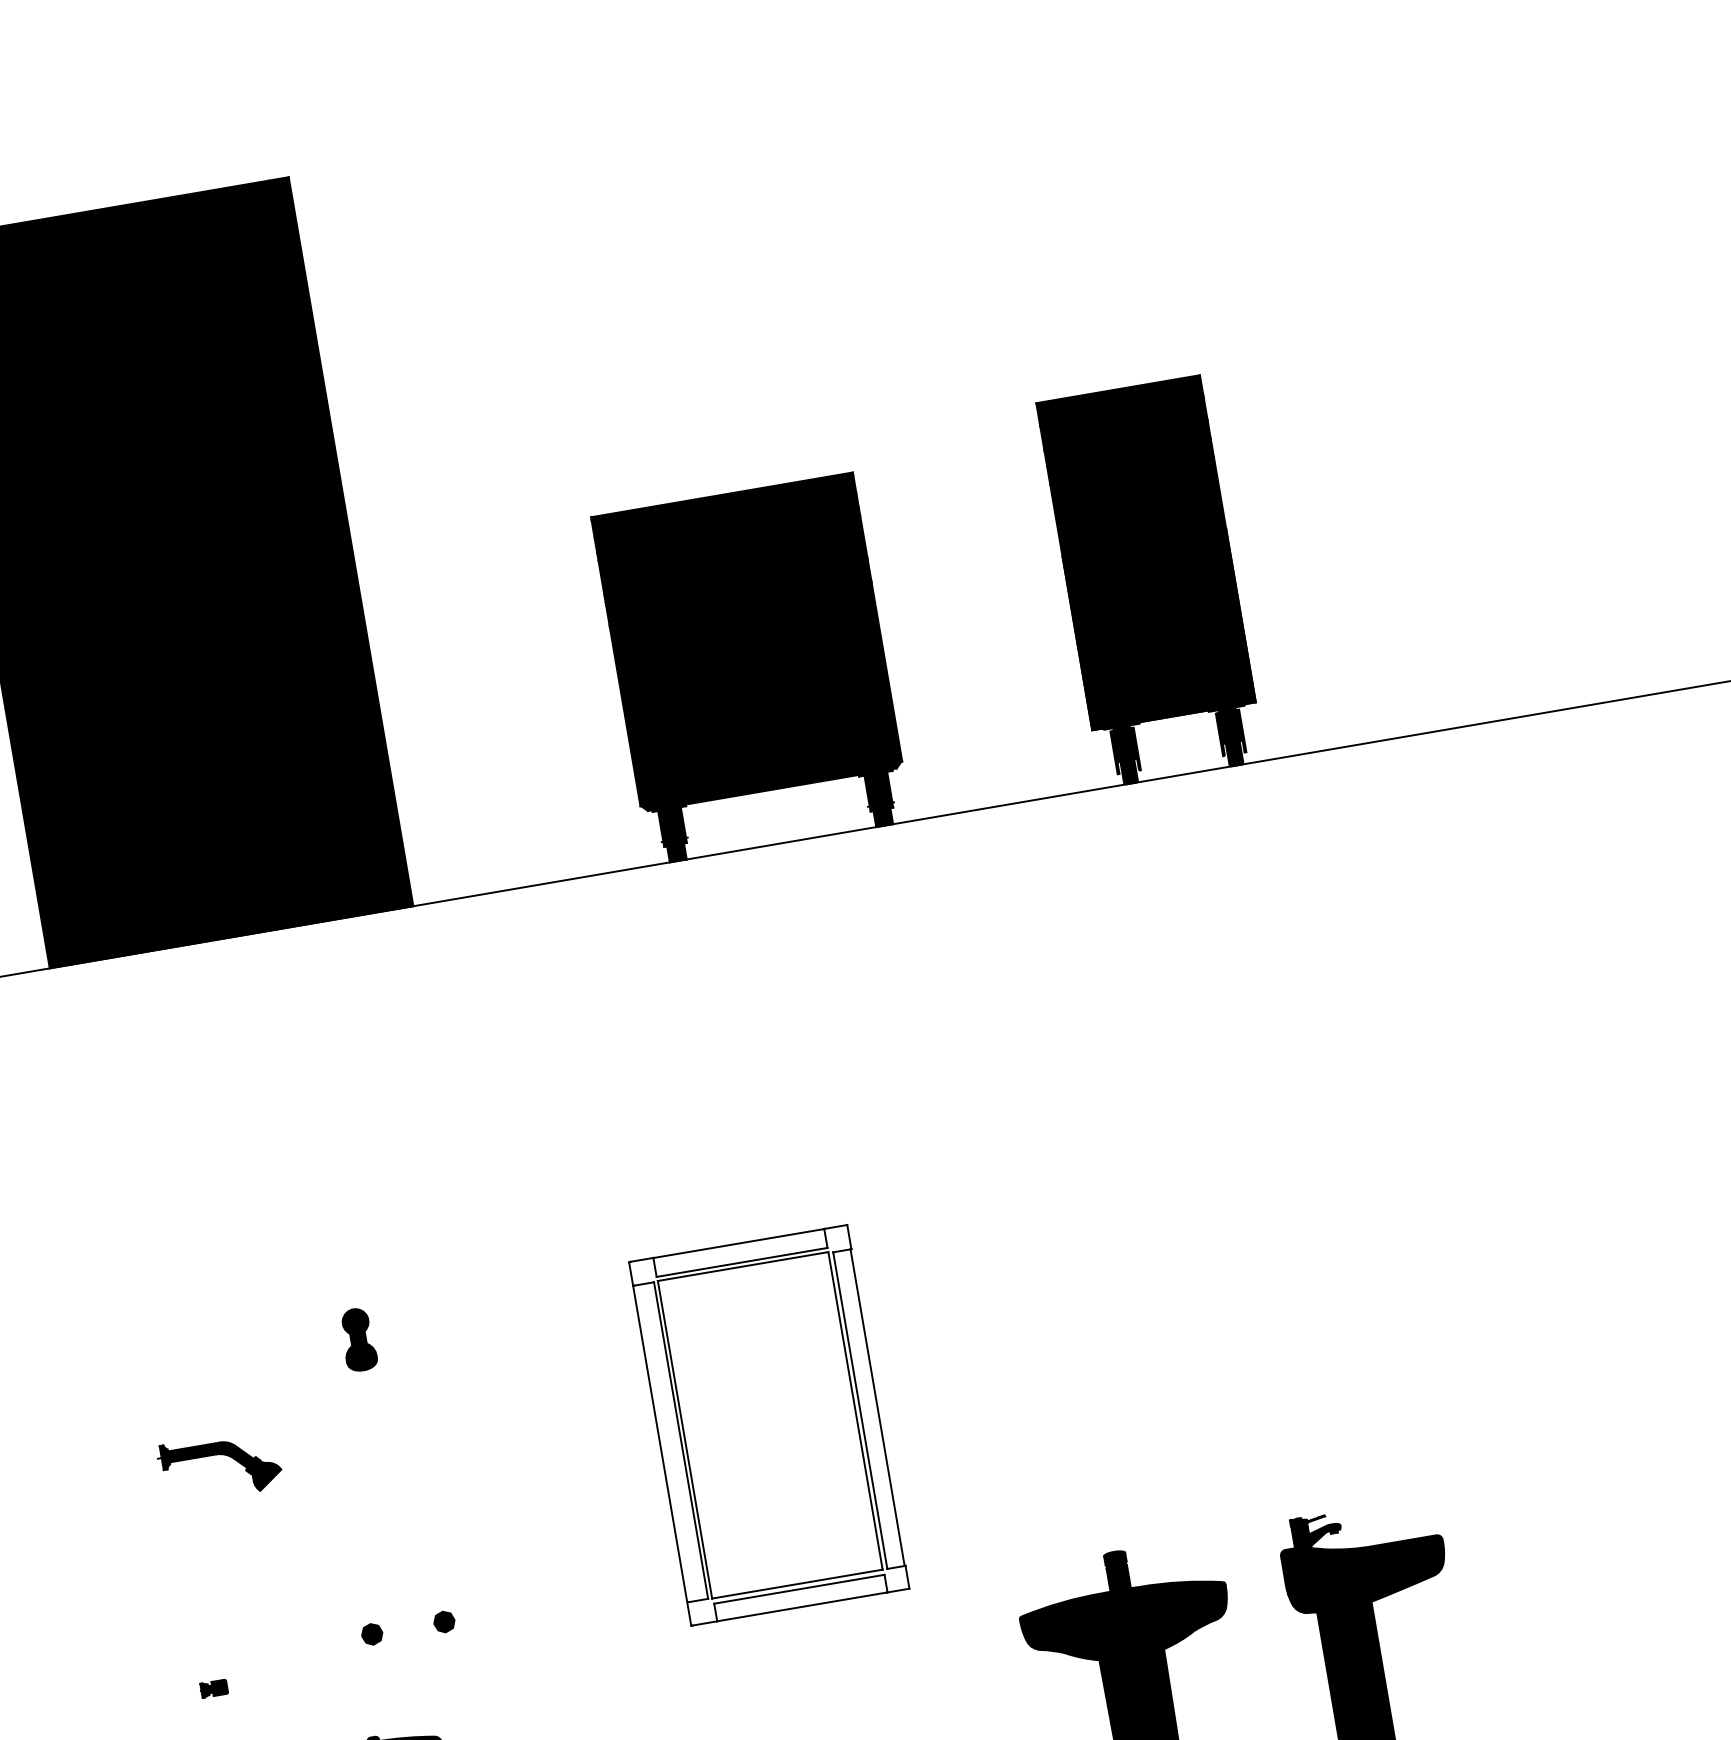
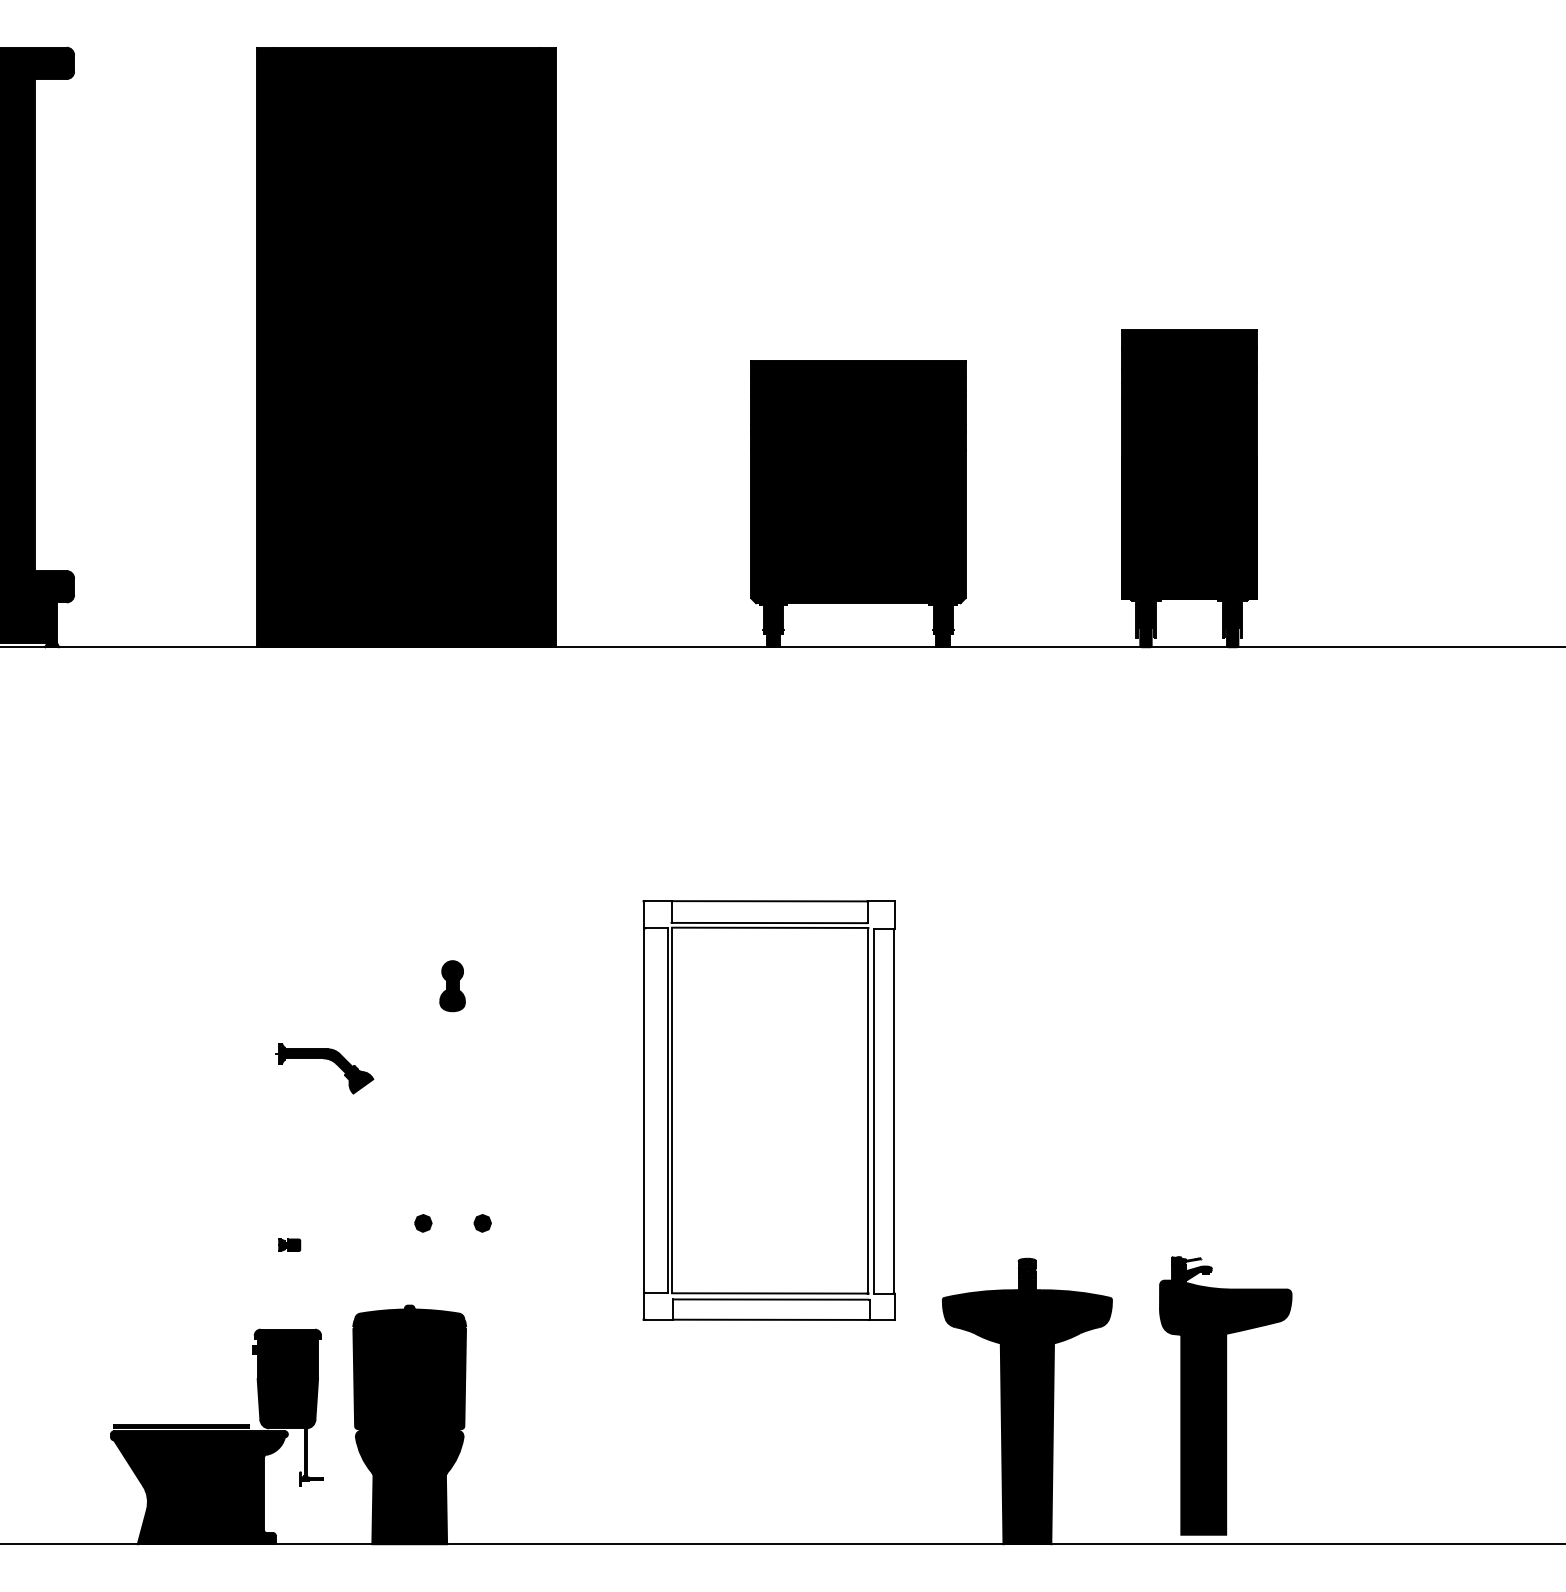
part: (768, 1425) -> (768, 1110), size x1.4

